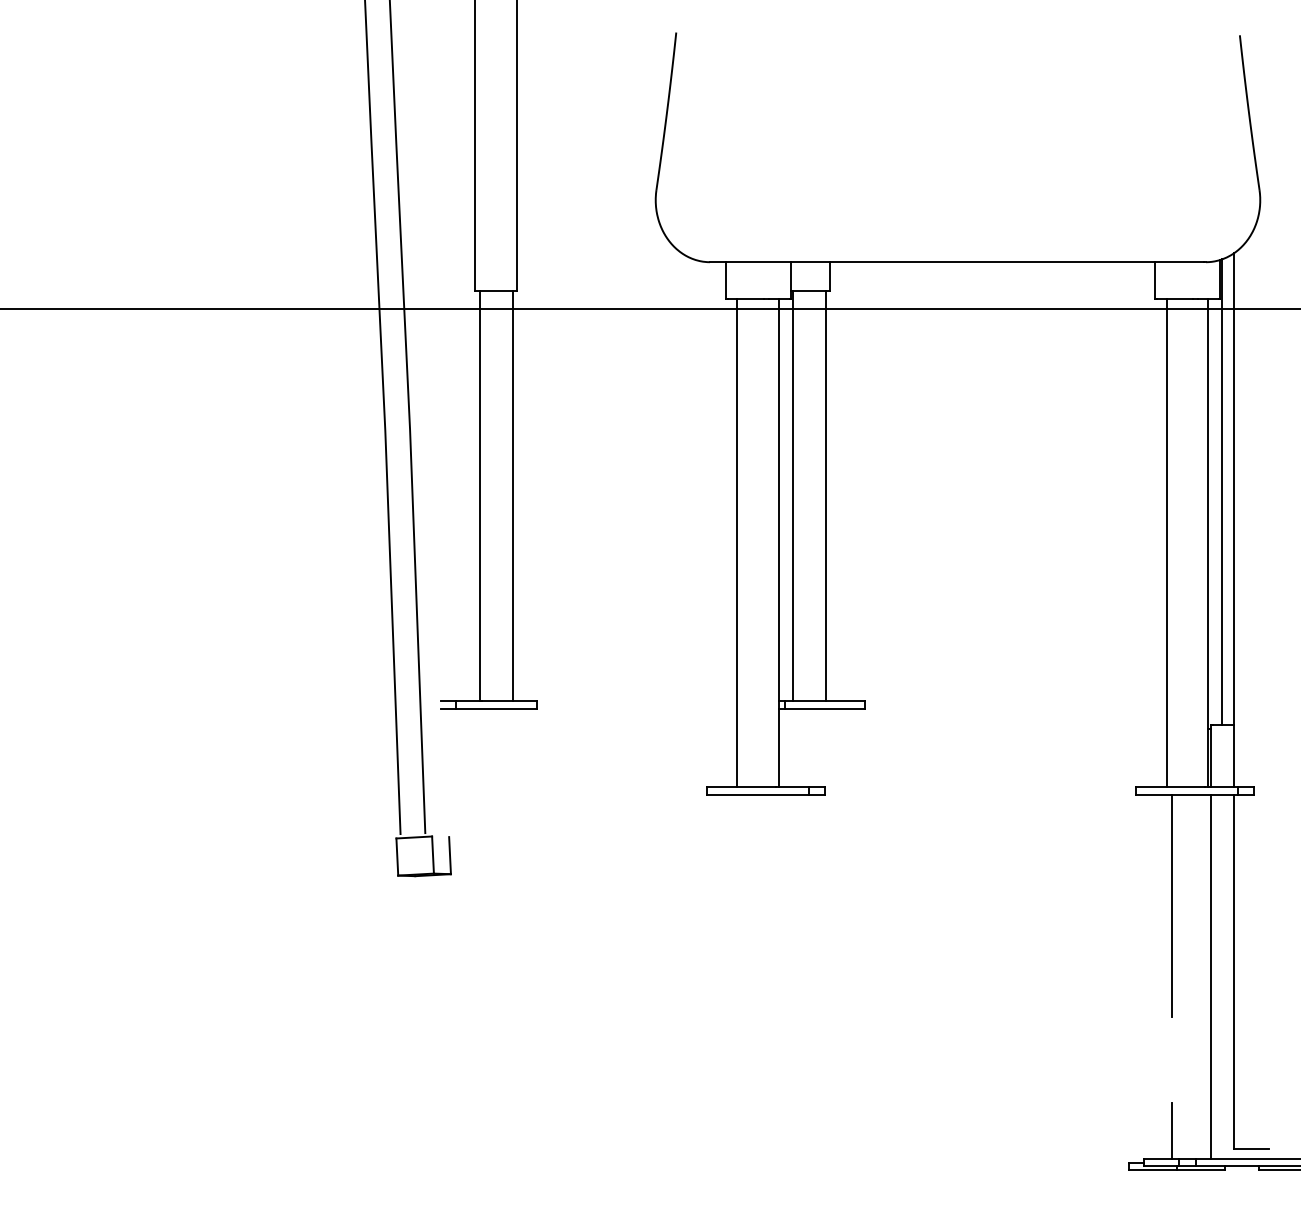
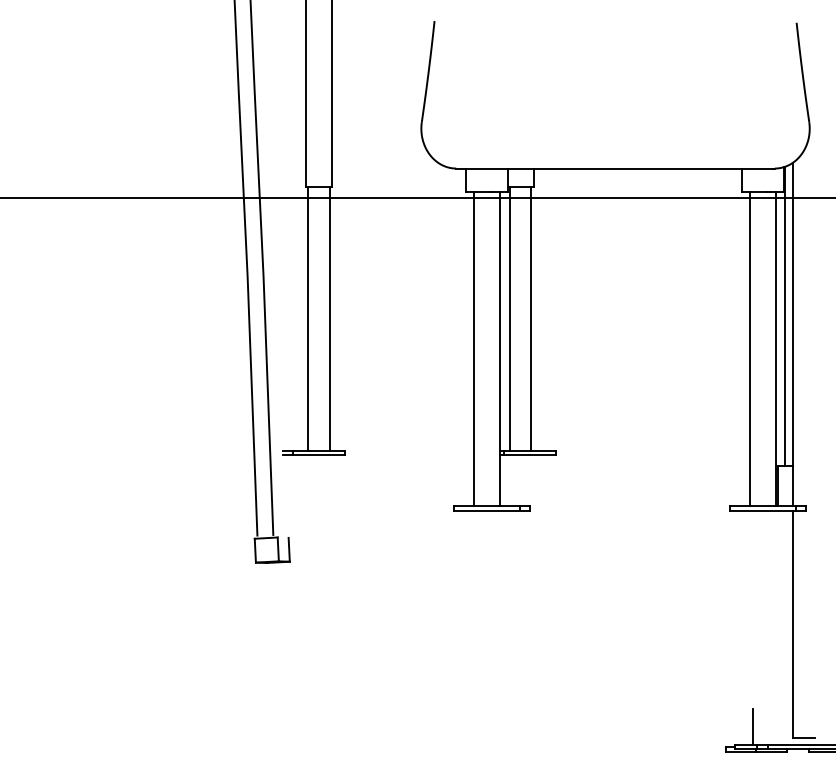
line: (1172, 904) -> (753, 581), removed
line: (1211, 976) -> (778, 627), removed

